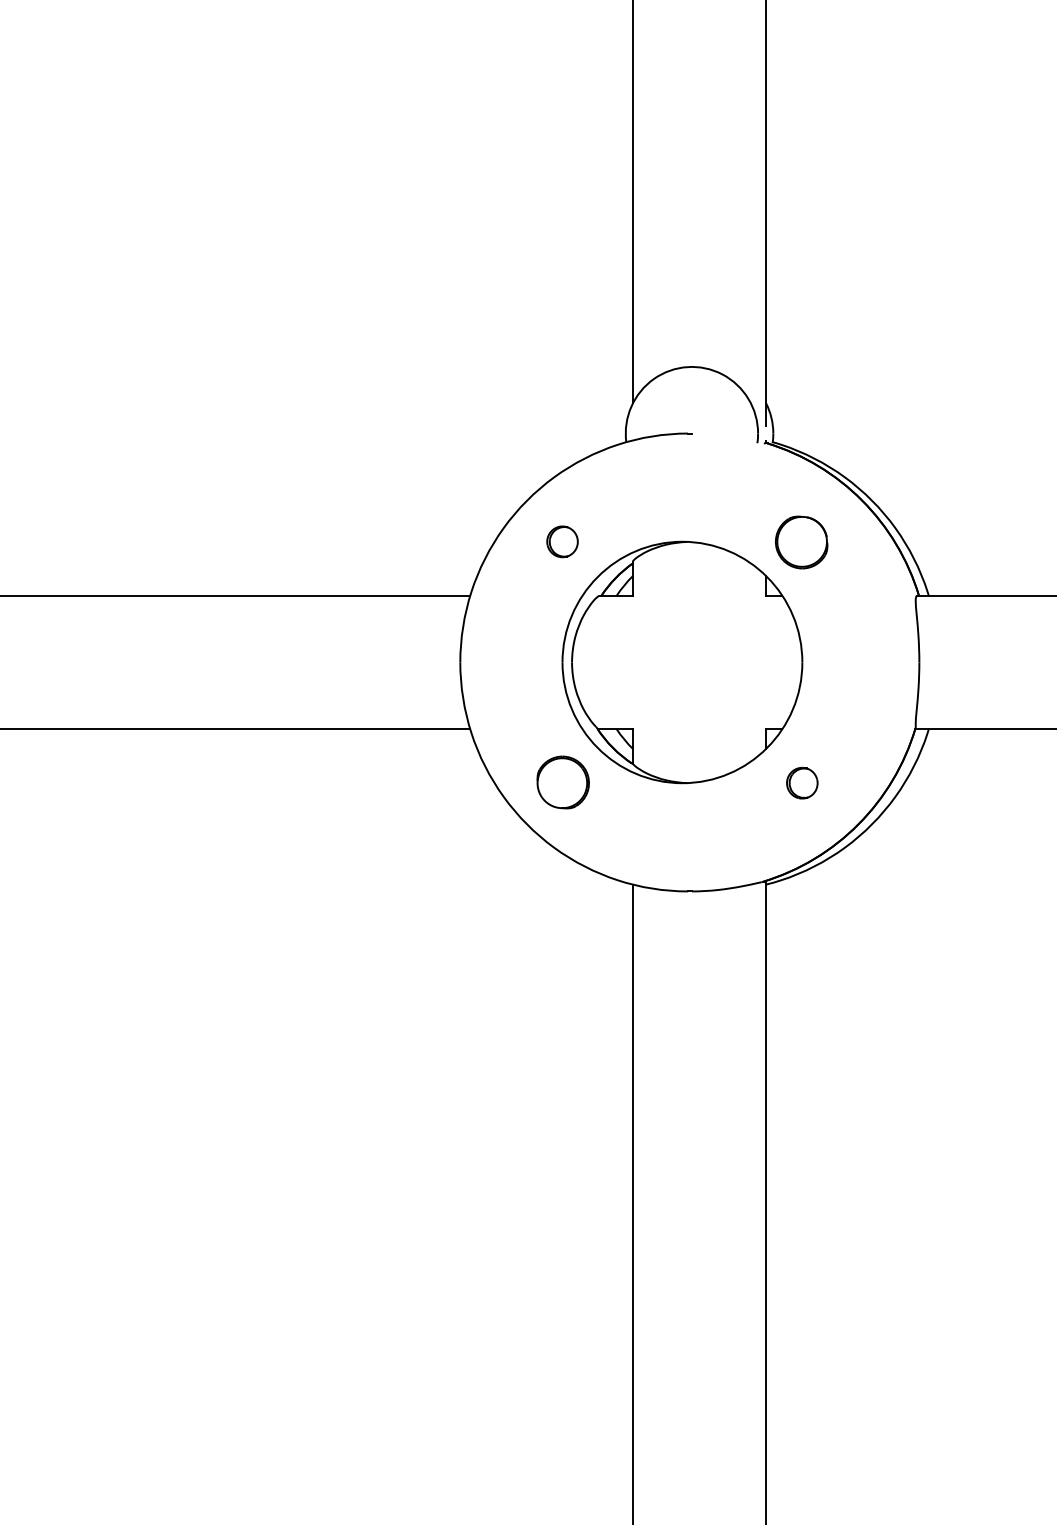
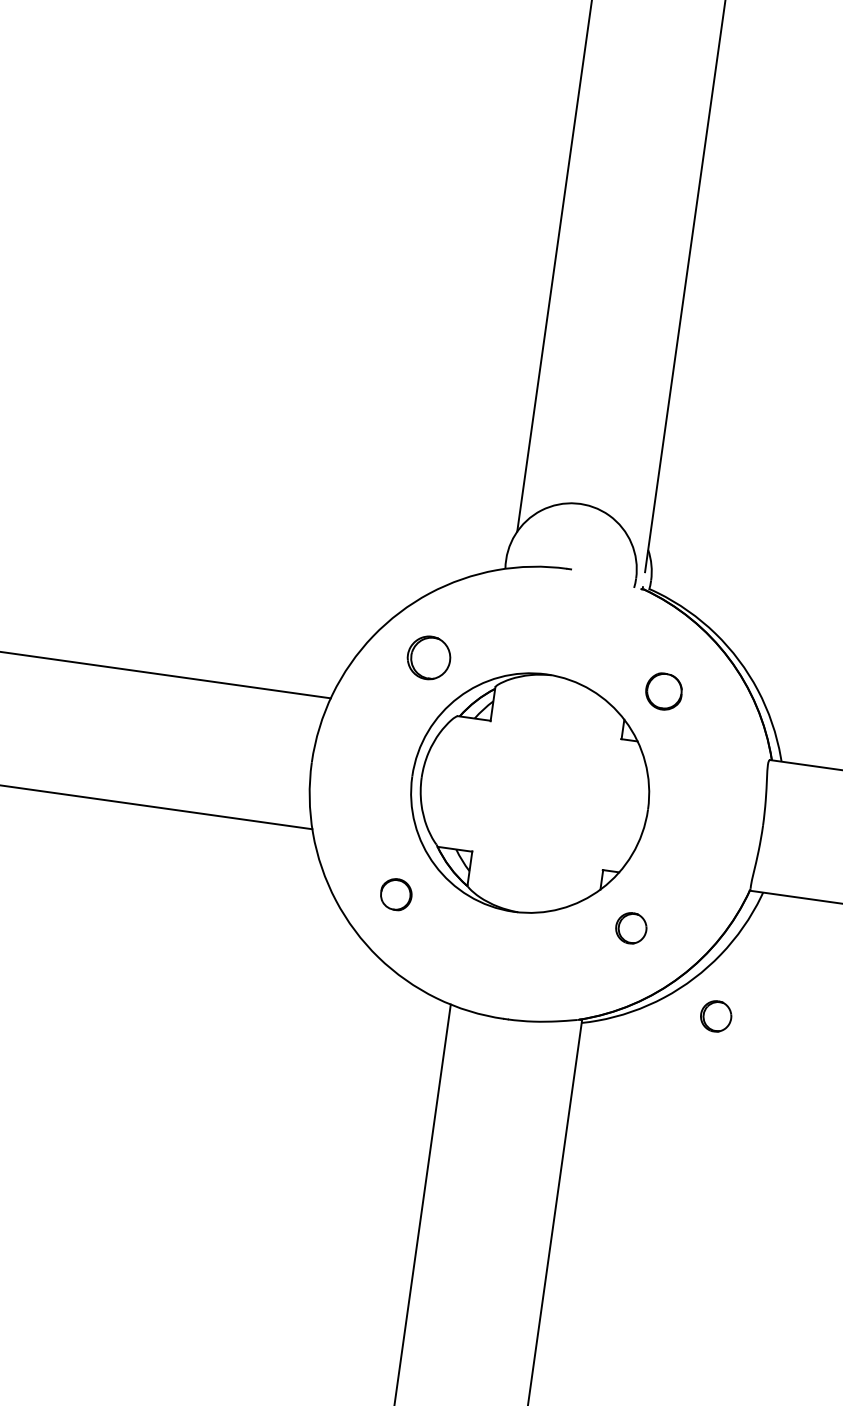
part: (562, 541) -> (429, 657), size x1.4
part: (801, 542) -> (663, 691), size x0.7
part: (562, 782) -> (395, 894), size x0.6
part: (899, 858) -> (716, 1015), added

